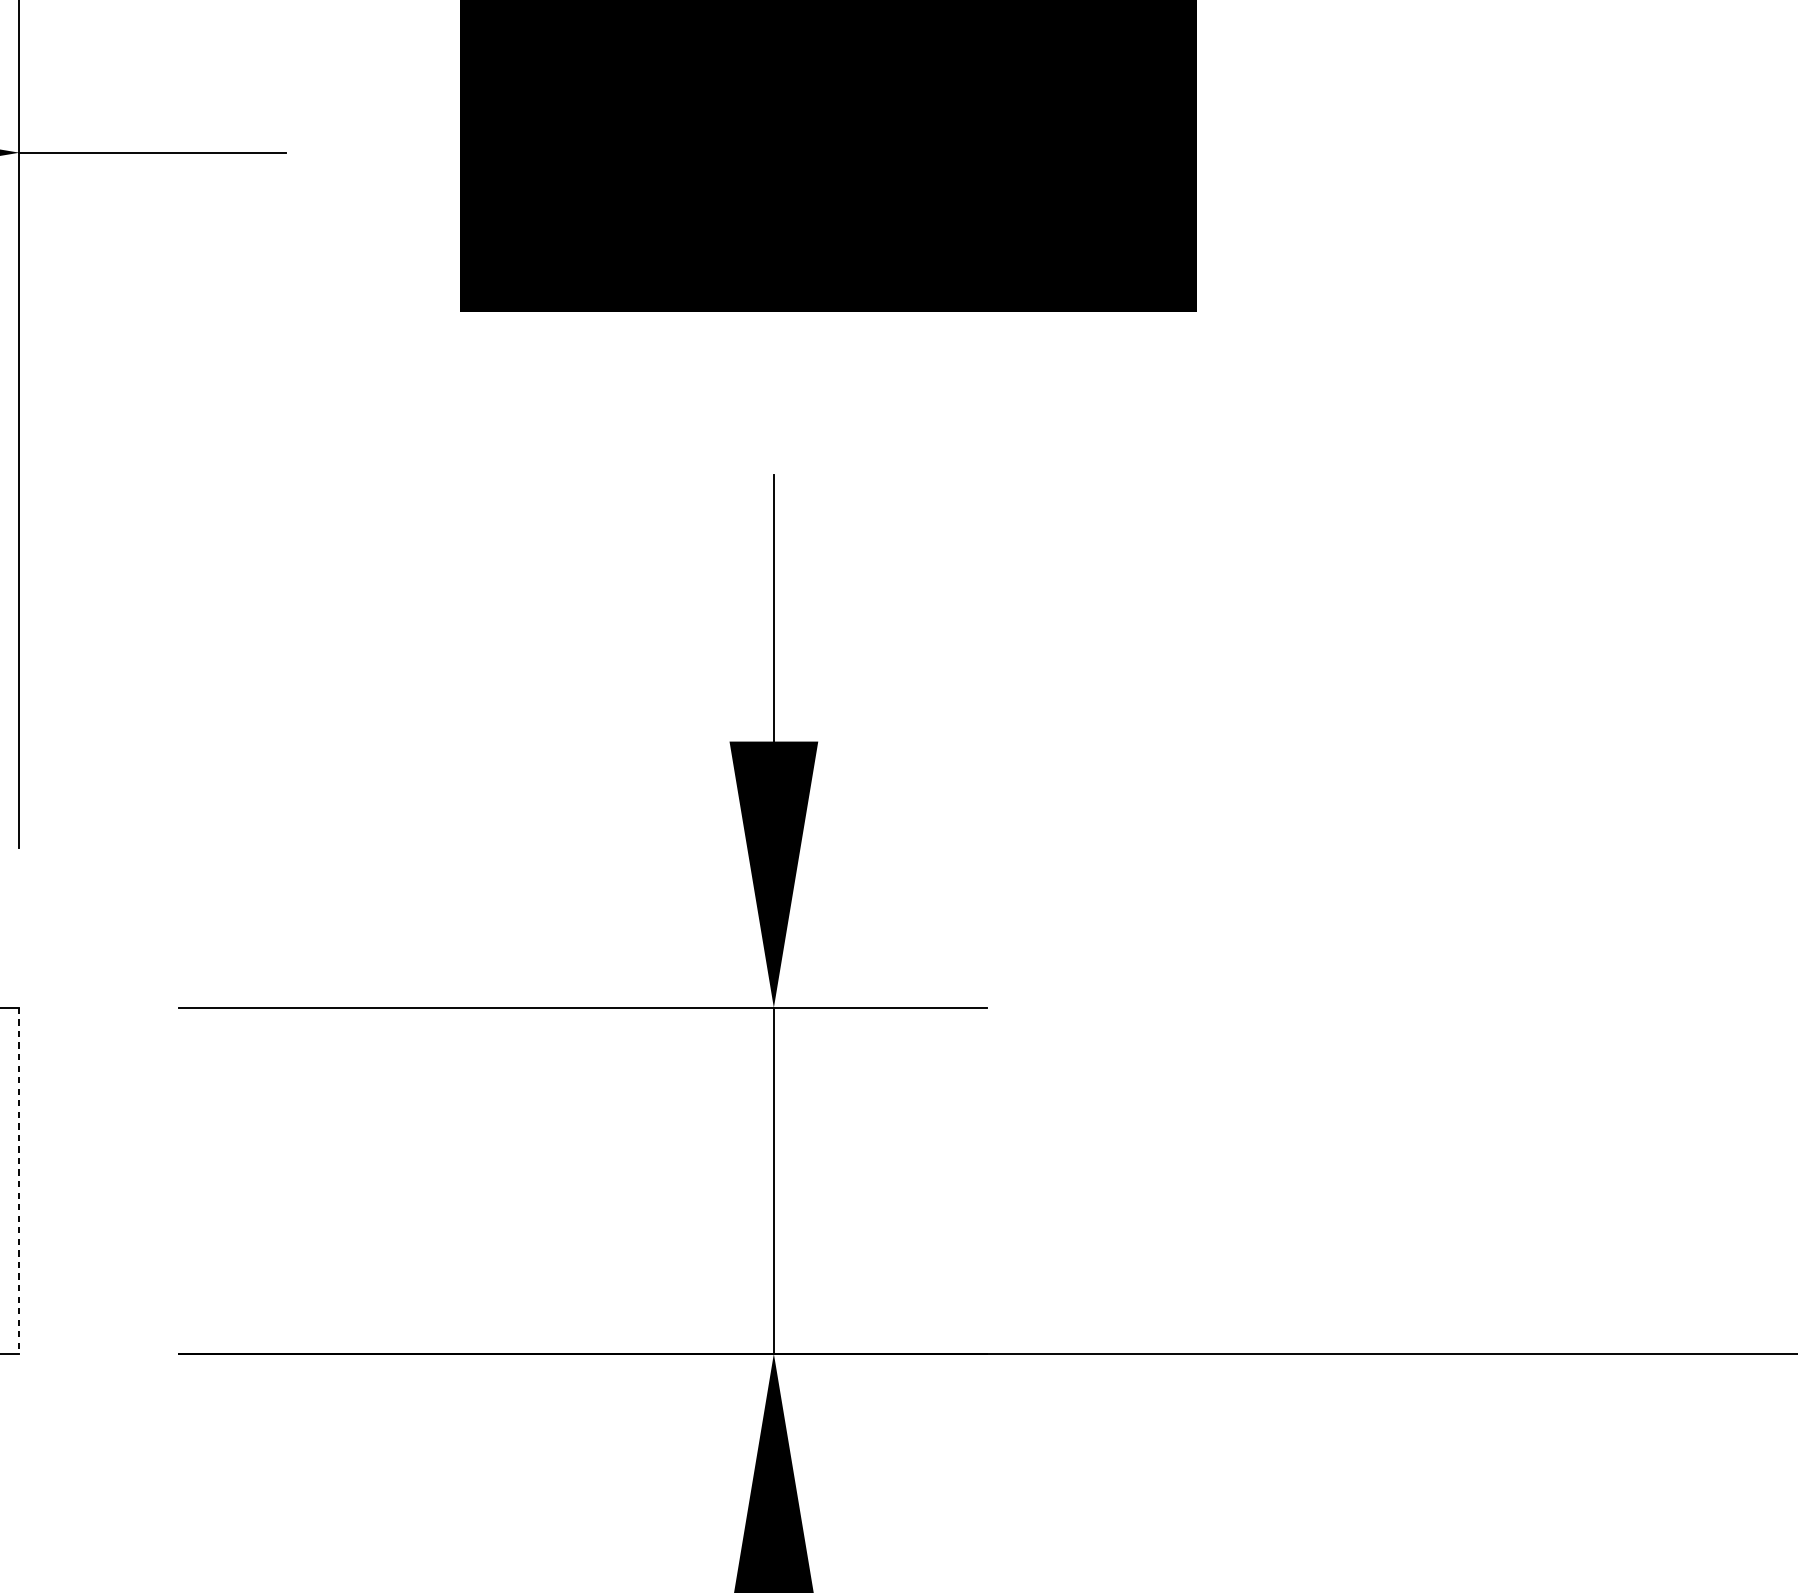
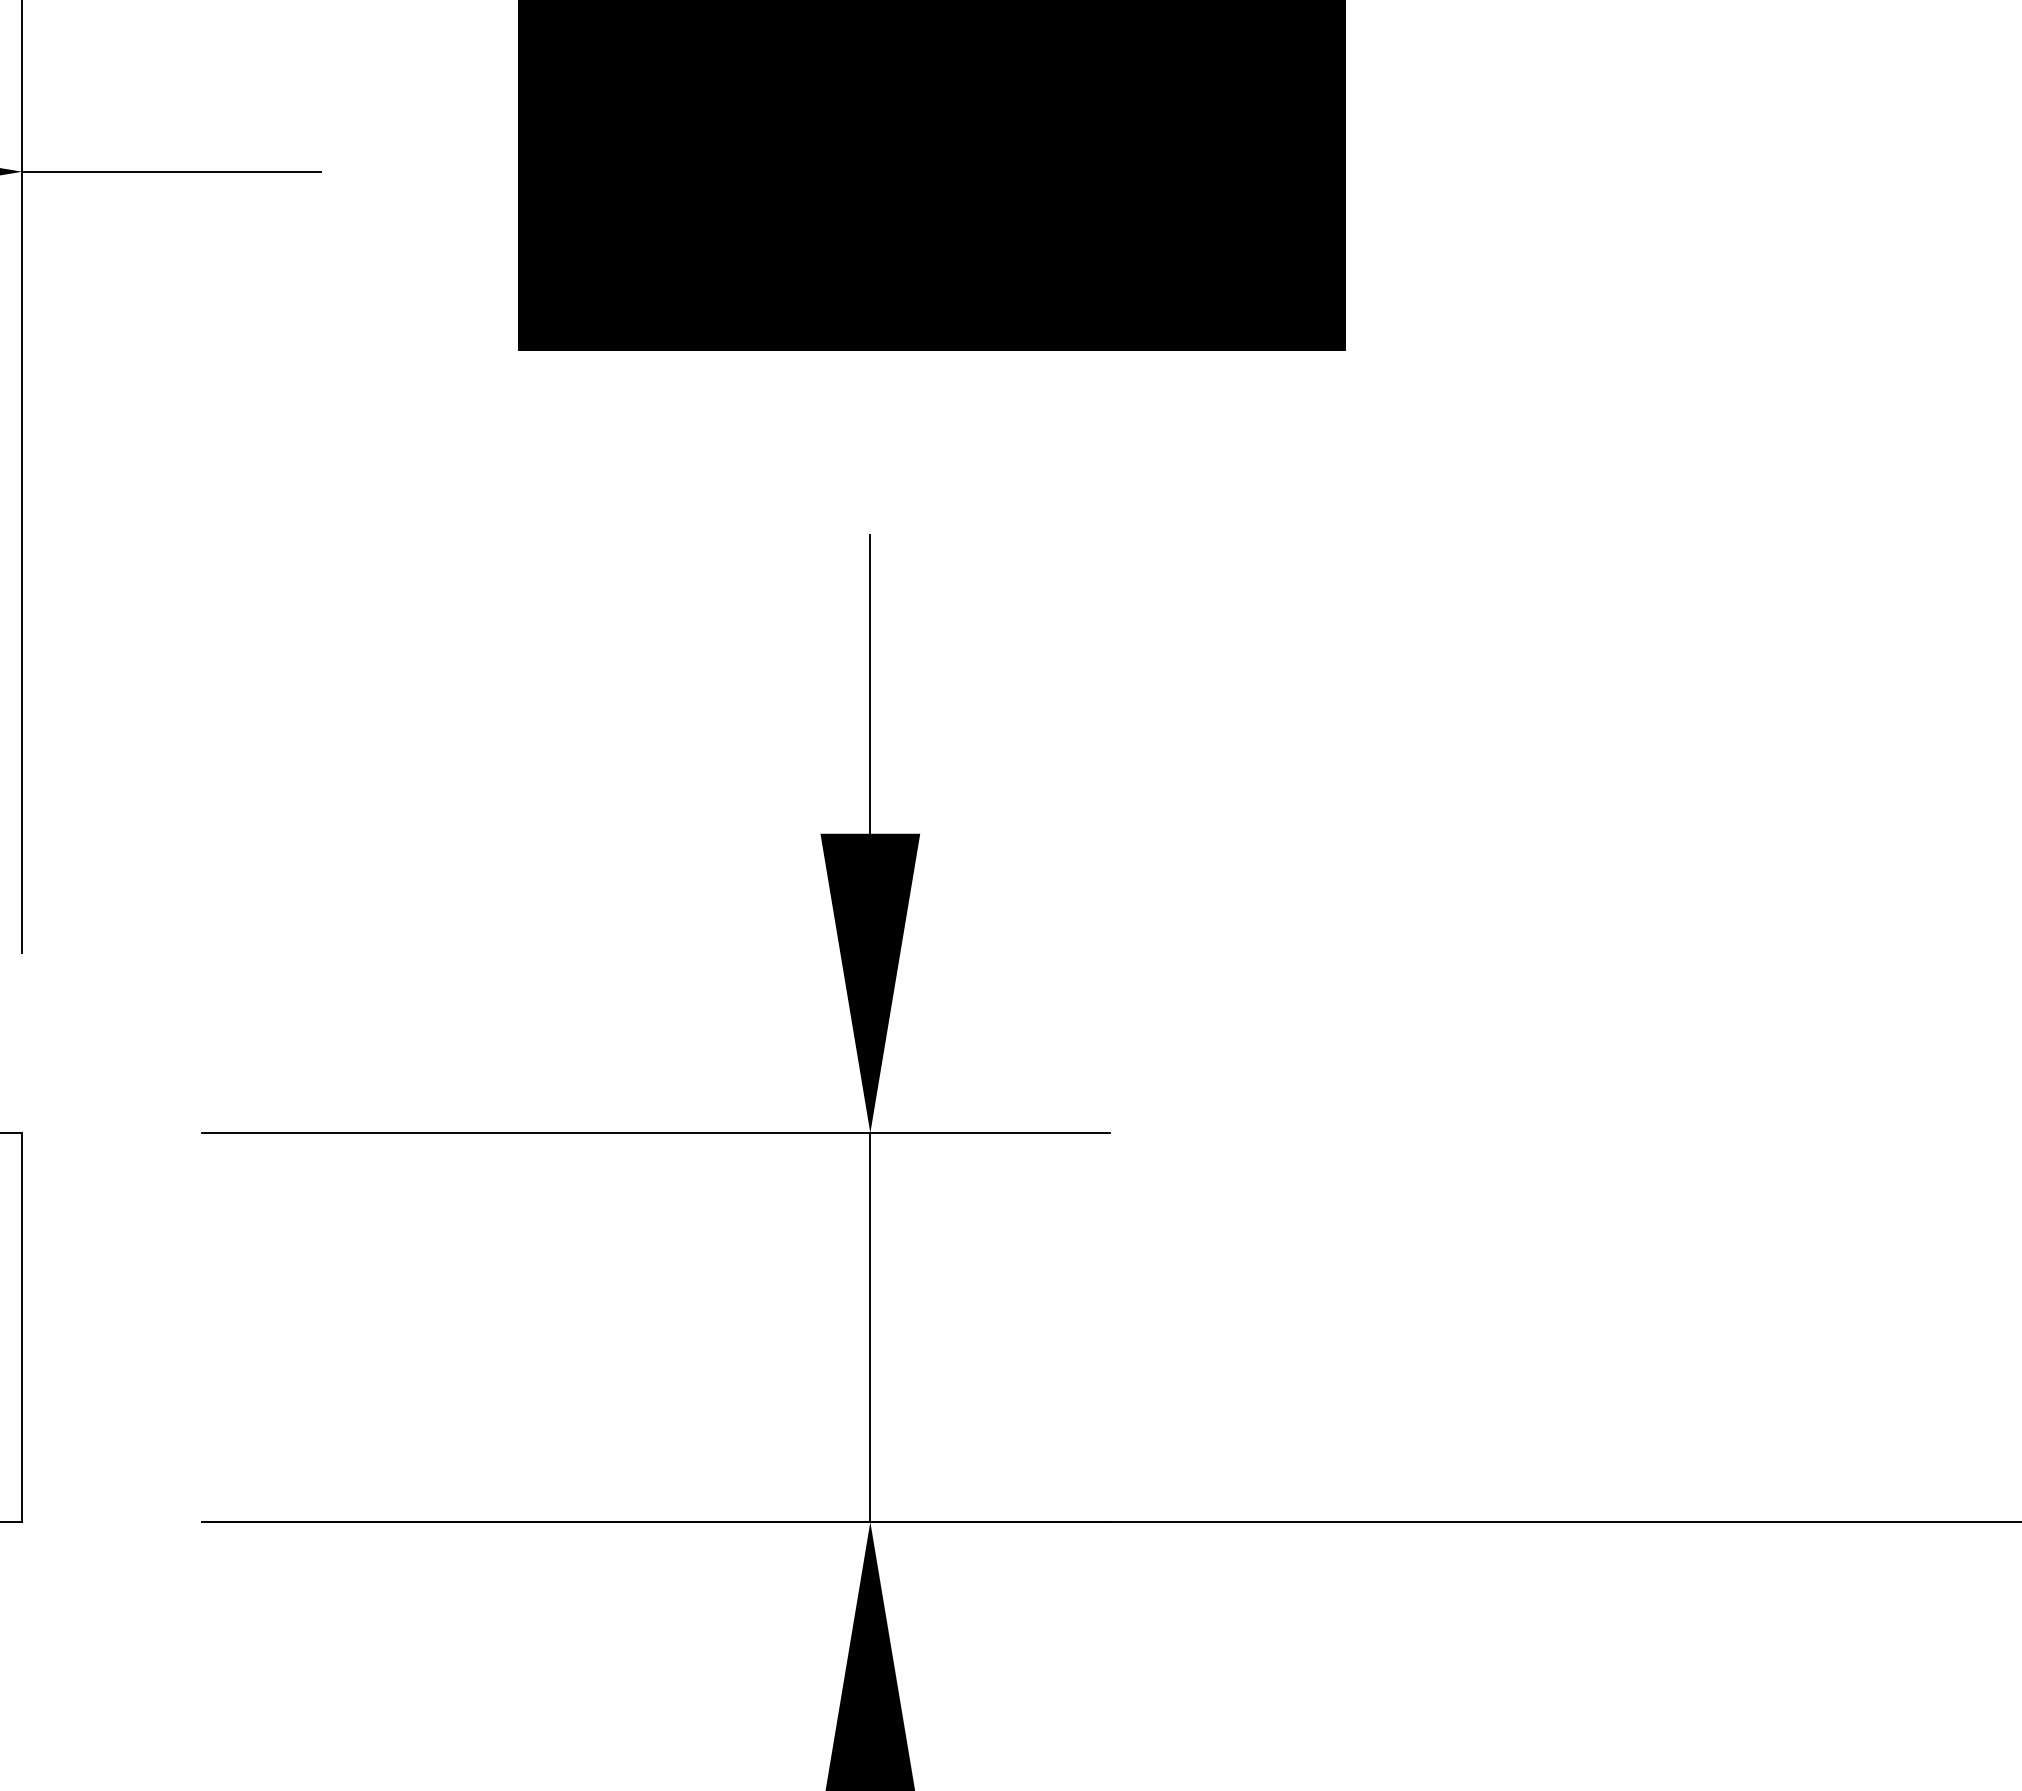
line: (19, 1180) -> (22, 1327), dashed -> solid

